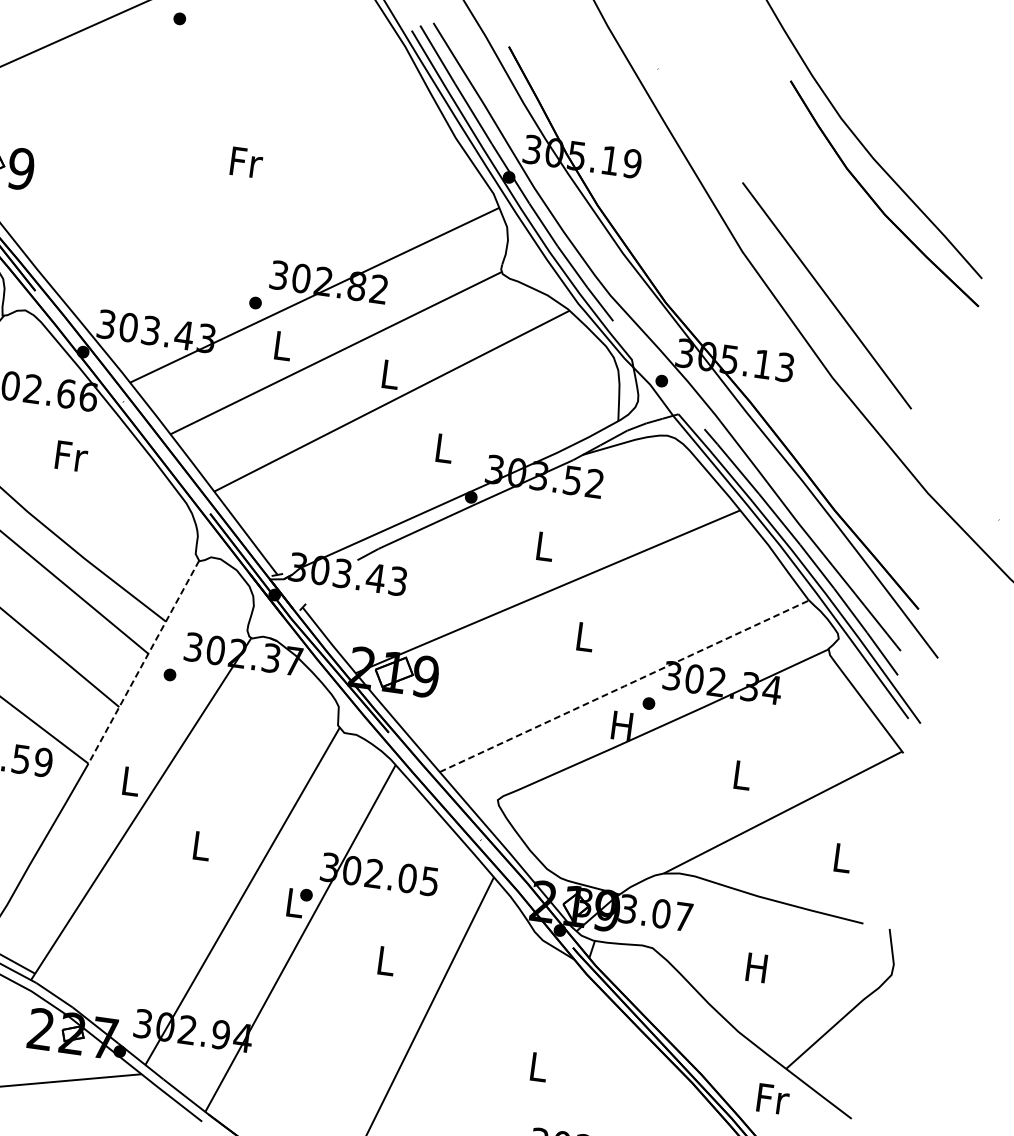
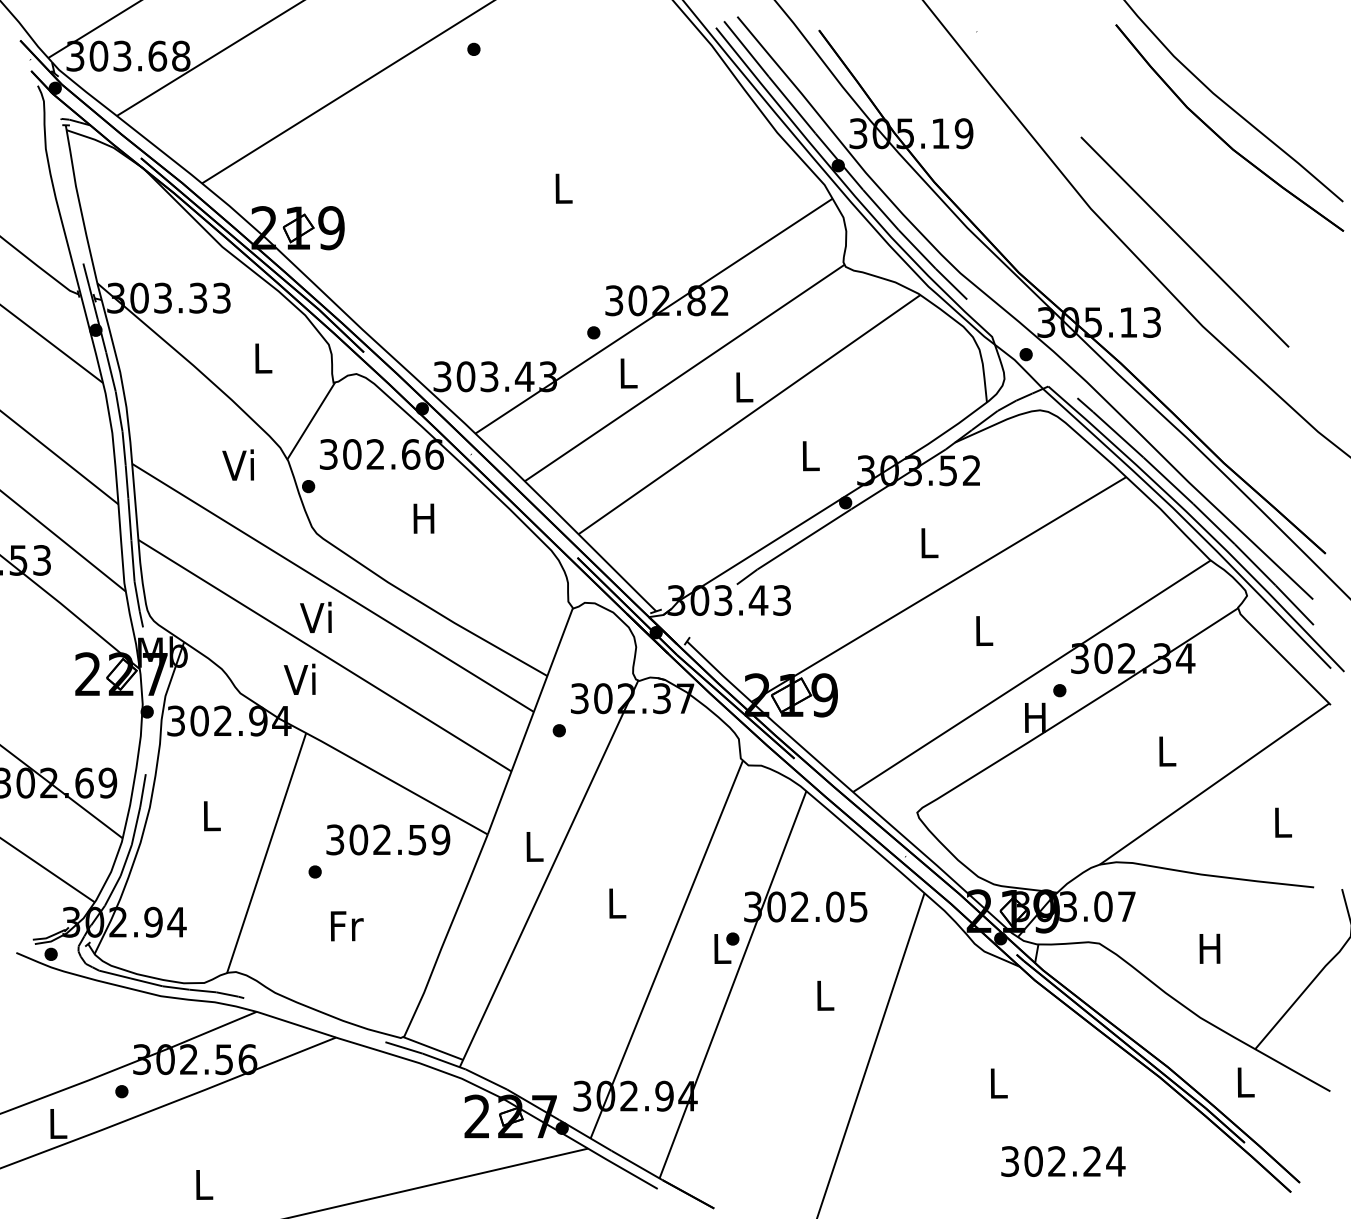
text: (246, 162) -> (563, 188), Fr -> L
text: (71, 456) -> (425, 518), Fr -> H
line: (143, 662) -> (530, 721), dashed -> solid
line: (624, 686) -> (1031, 676), dashed -> solid
text: (772, 1099) -> (1245, 1082), Fr -> L

